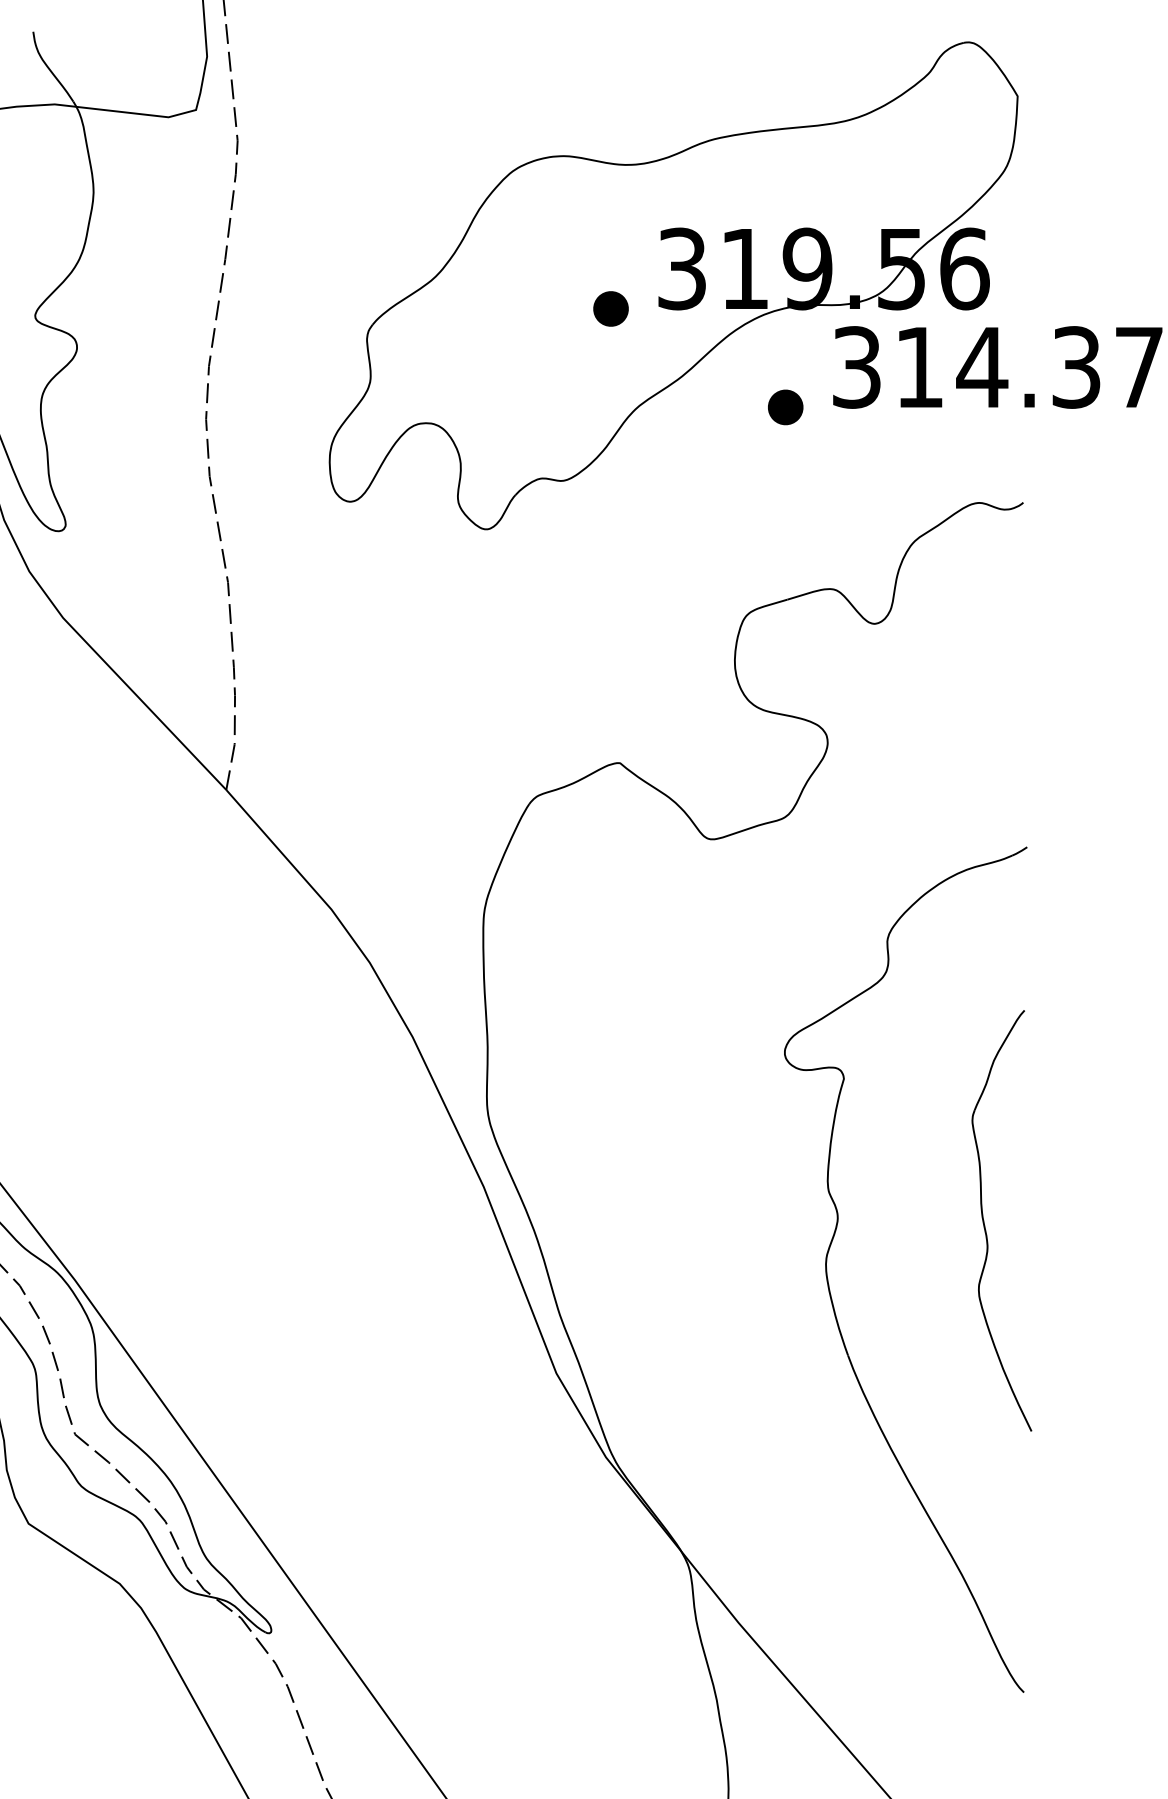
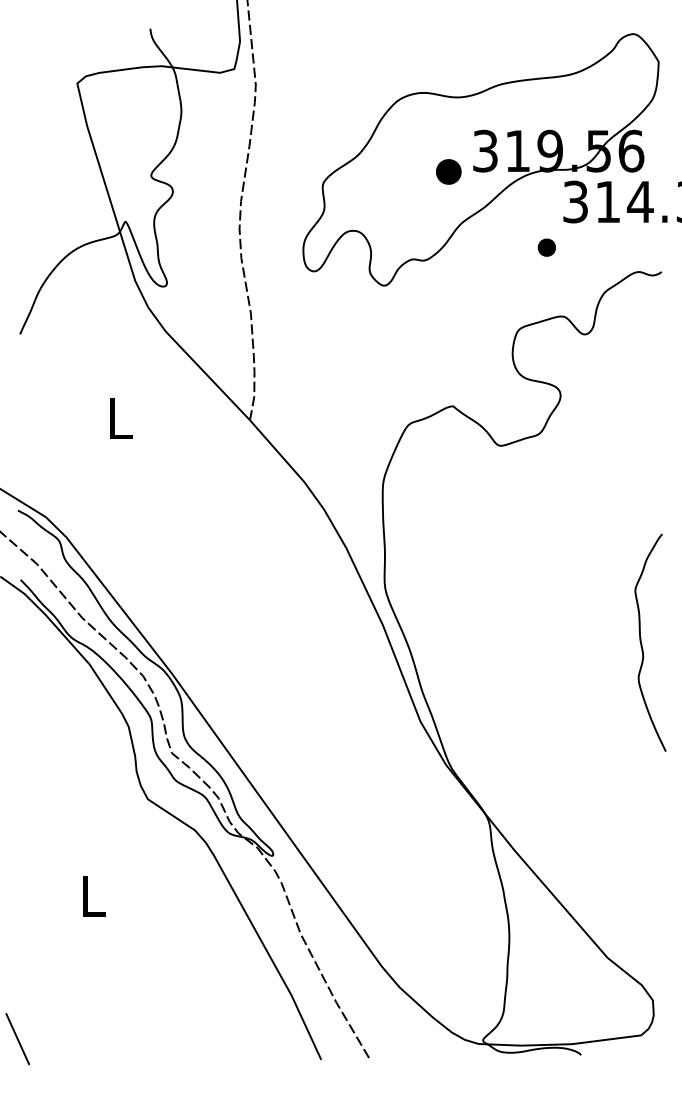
part: (610, 308) -> (448, 171), size x1.4
part: (784, 407) -> (546, 247), moved
part: (829, 1276) -> (561, 671), removed

